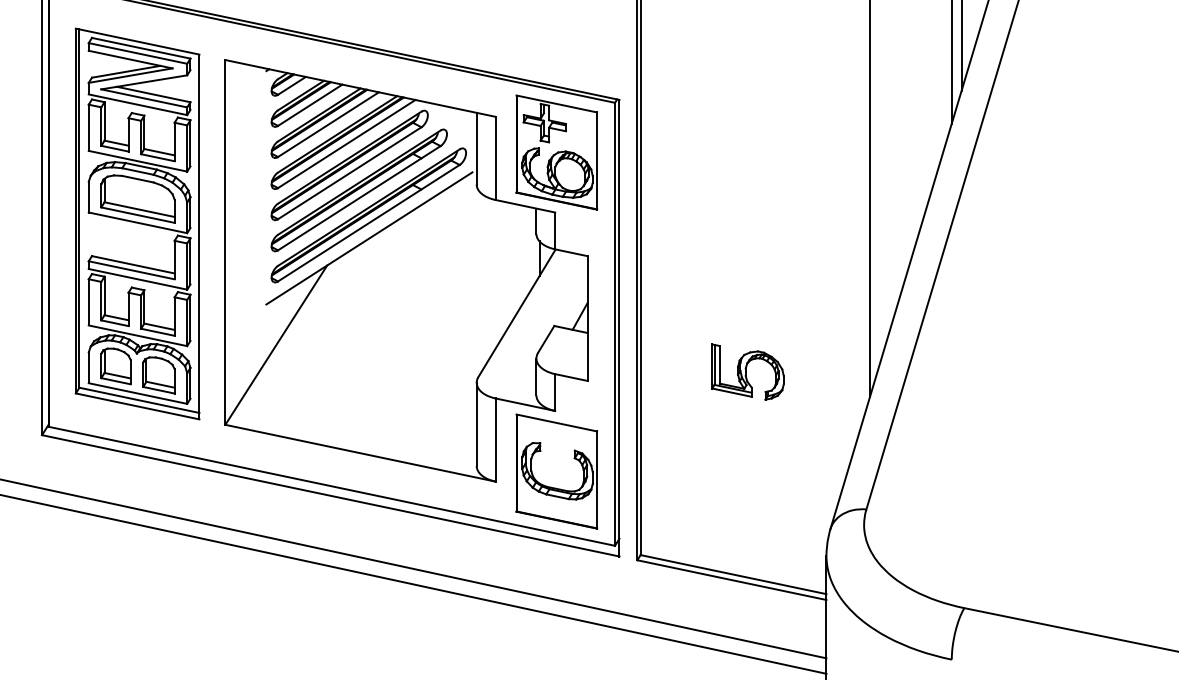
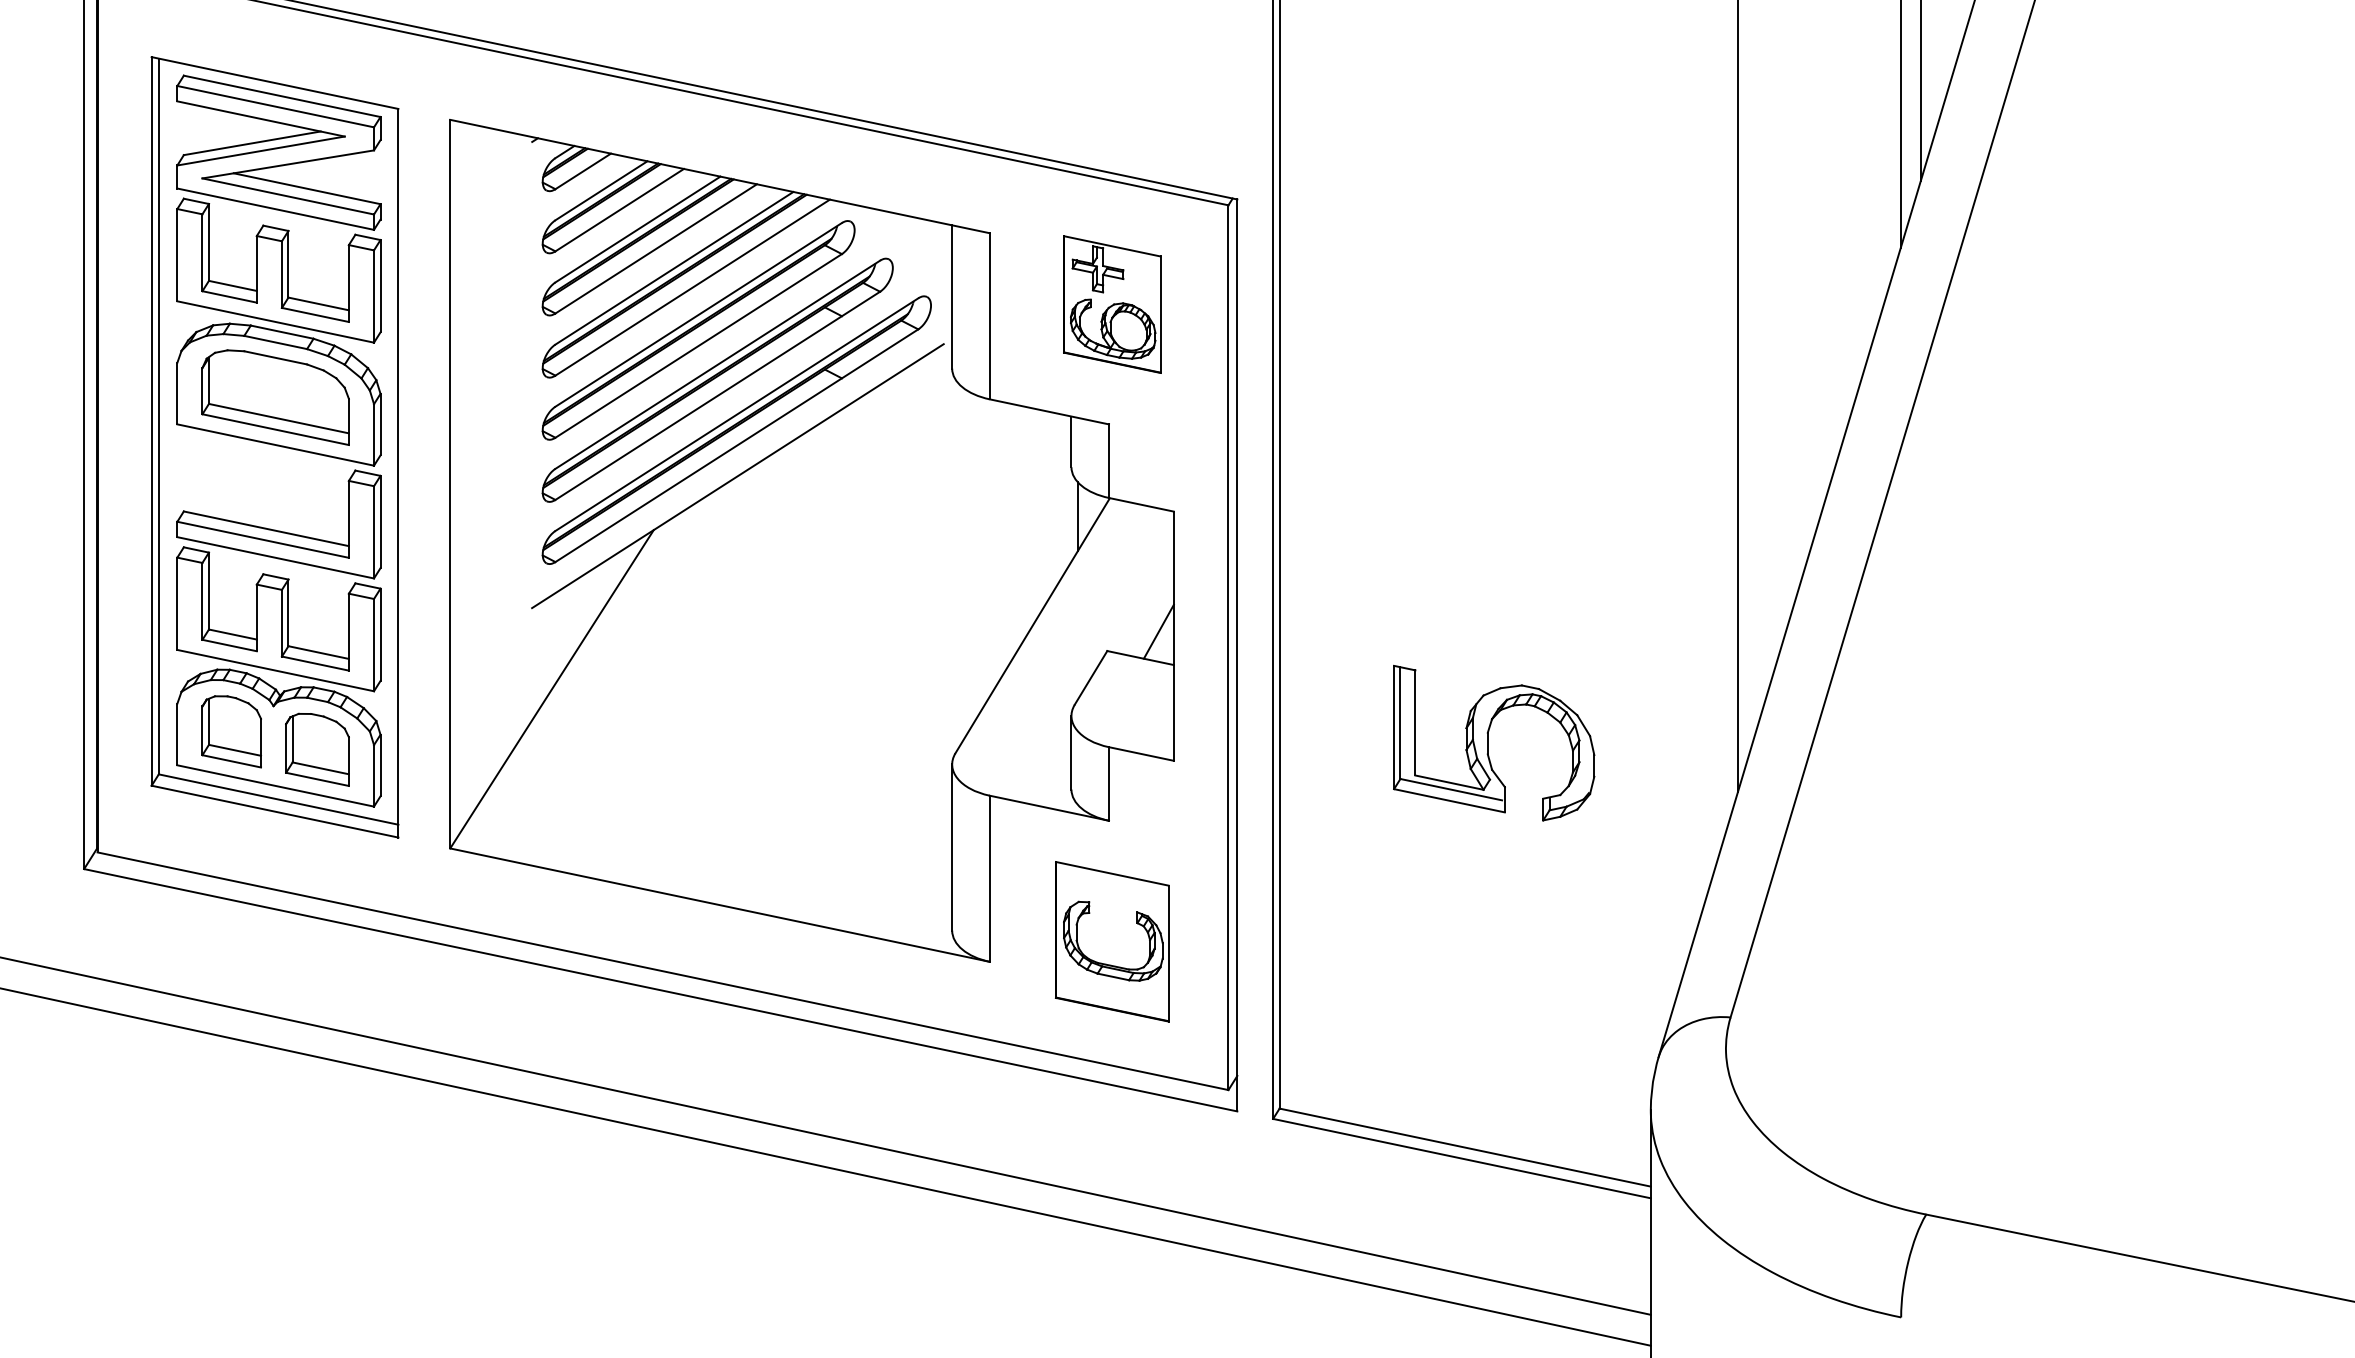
part: (556, 152) -> (1111, 304), size x0.6
part: (747, 371) -> (1493, 741), size x1.4
part: (556, 471) -> (1111, 941), size x0.7

